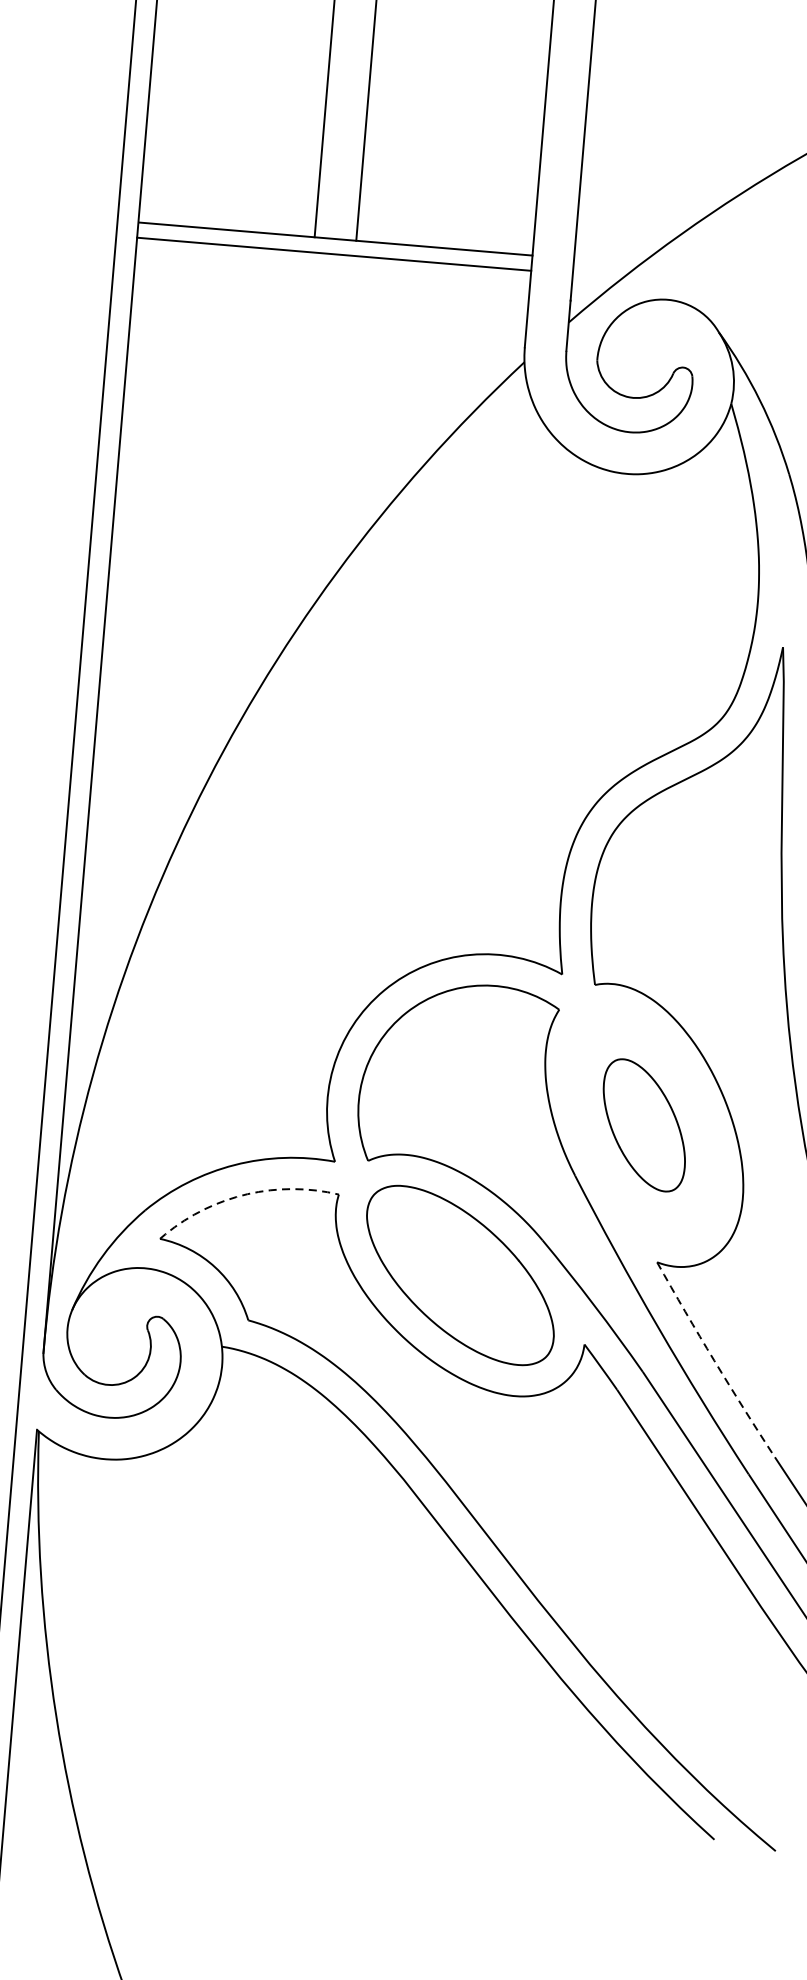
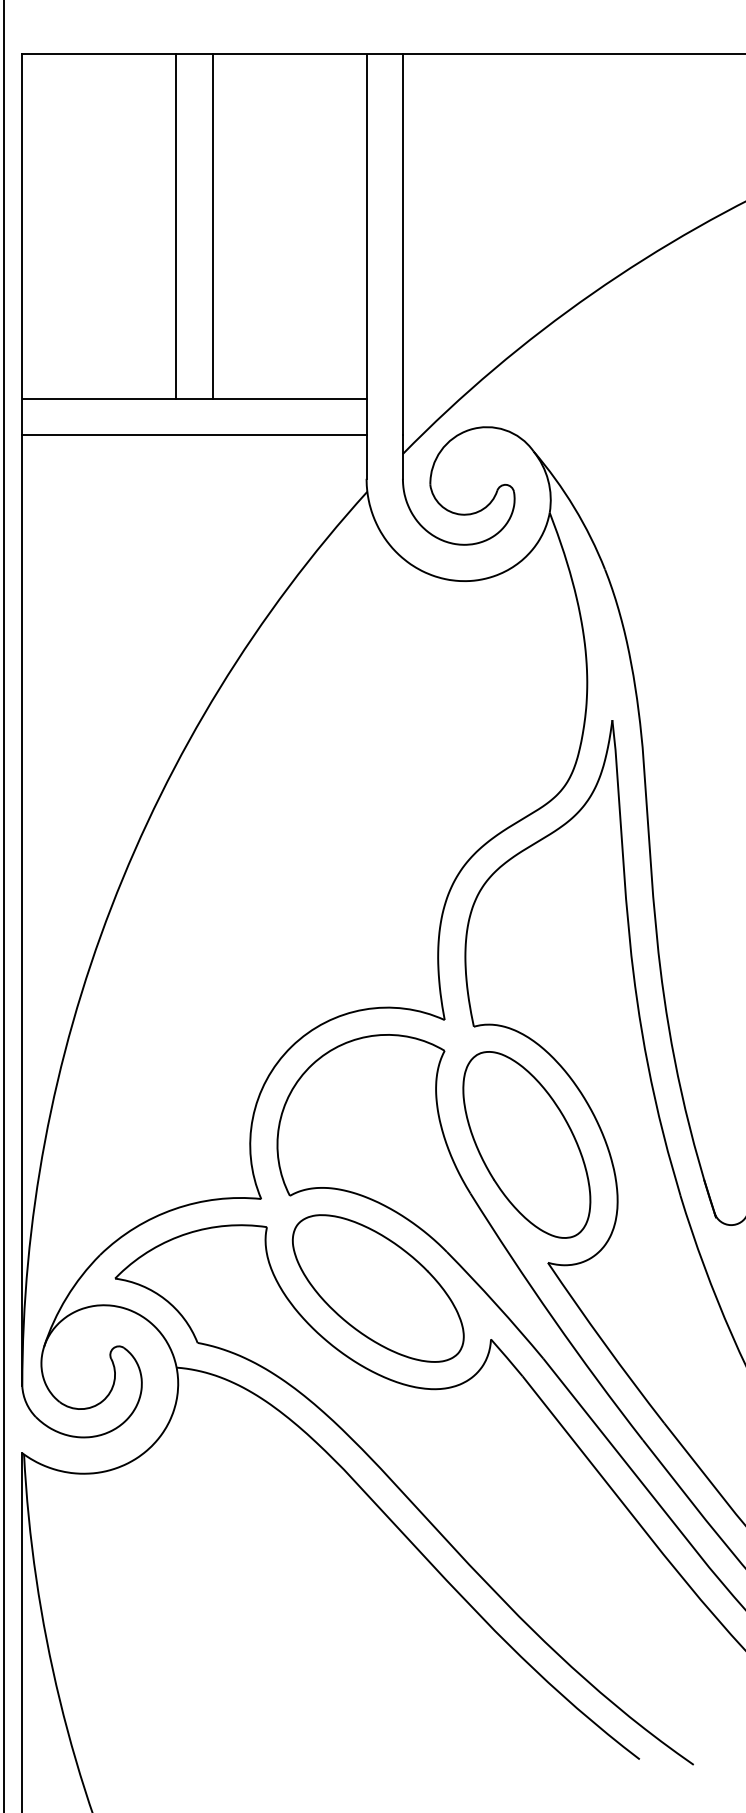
line: (334, 253) -> (194, 434), moved
part: (643, 1124) -> (526, 1144), size x1.67
line: (243, 1194) -> (184, 1234), dashed -> solid
arc: (714, 1361) -> (604, 1344), dashed -> solid

